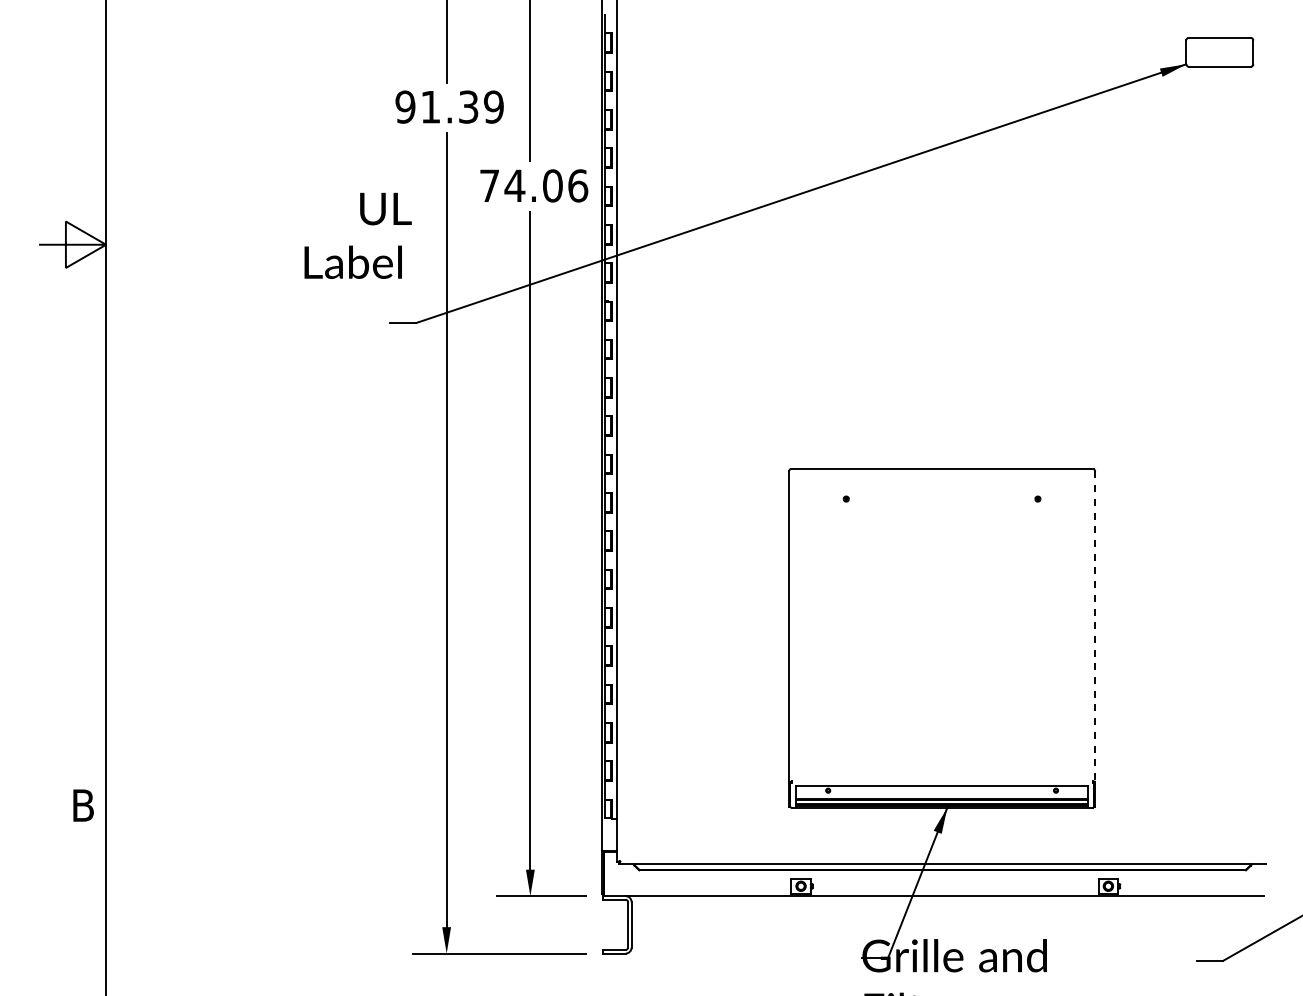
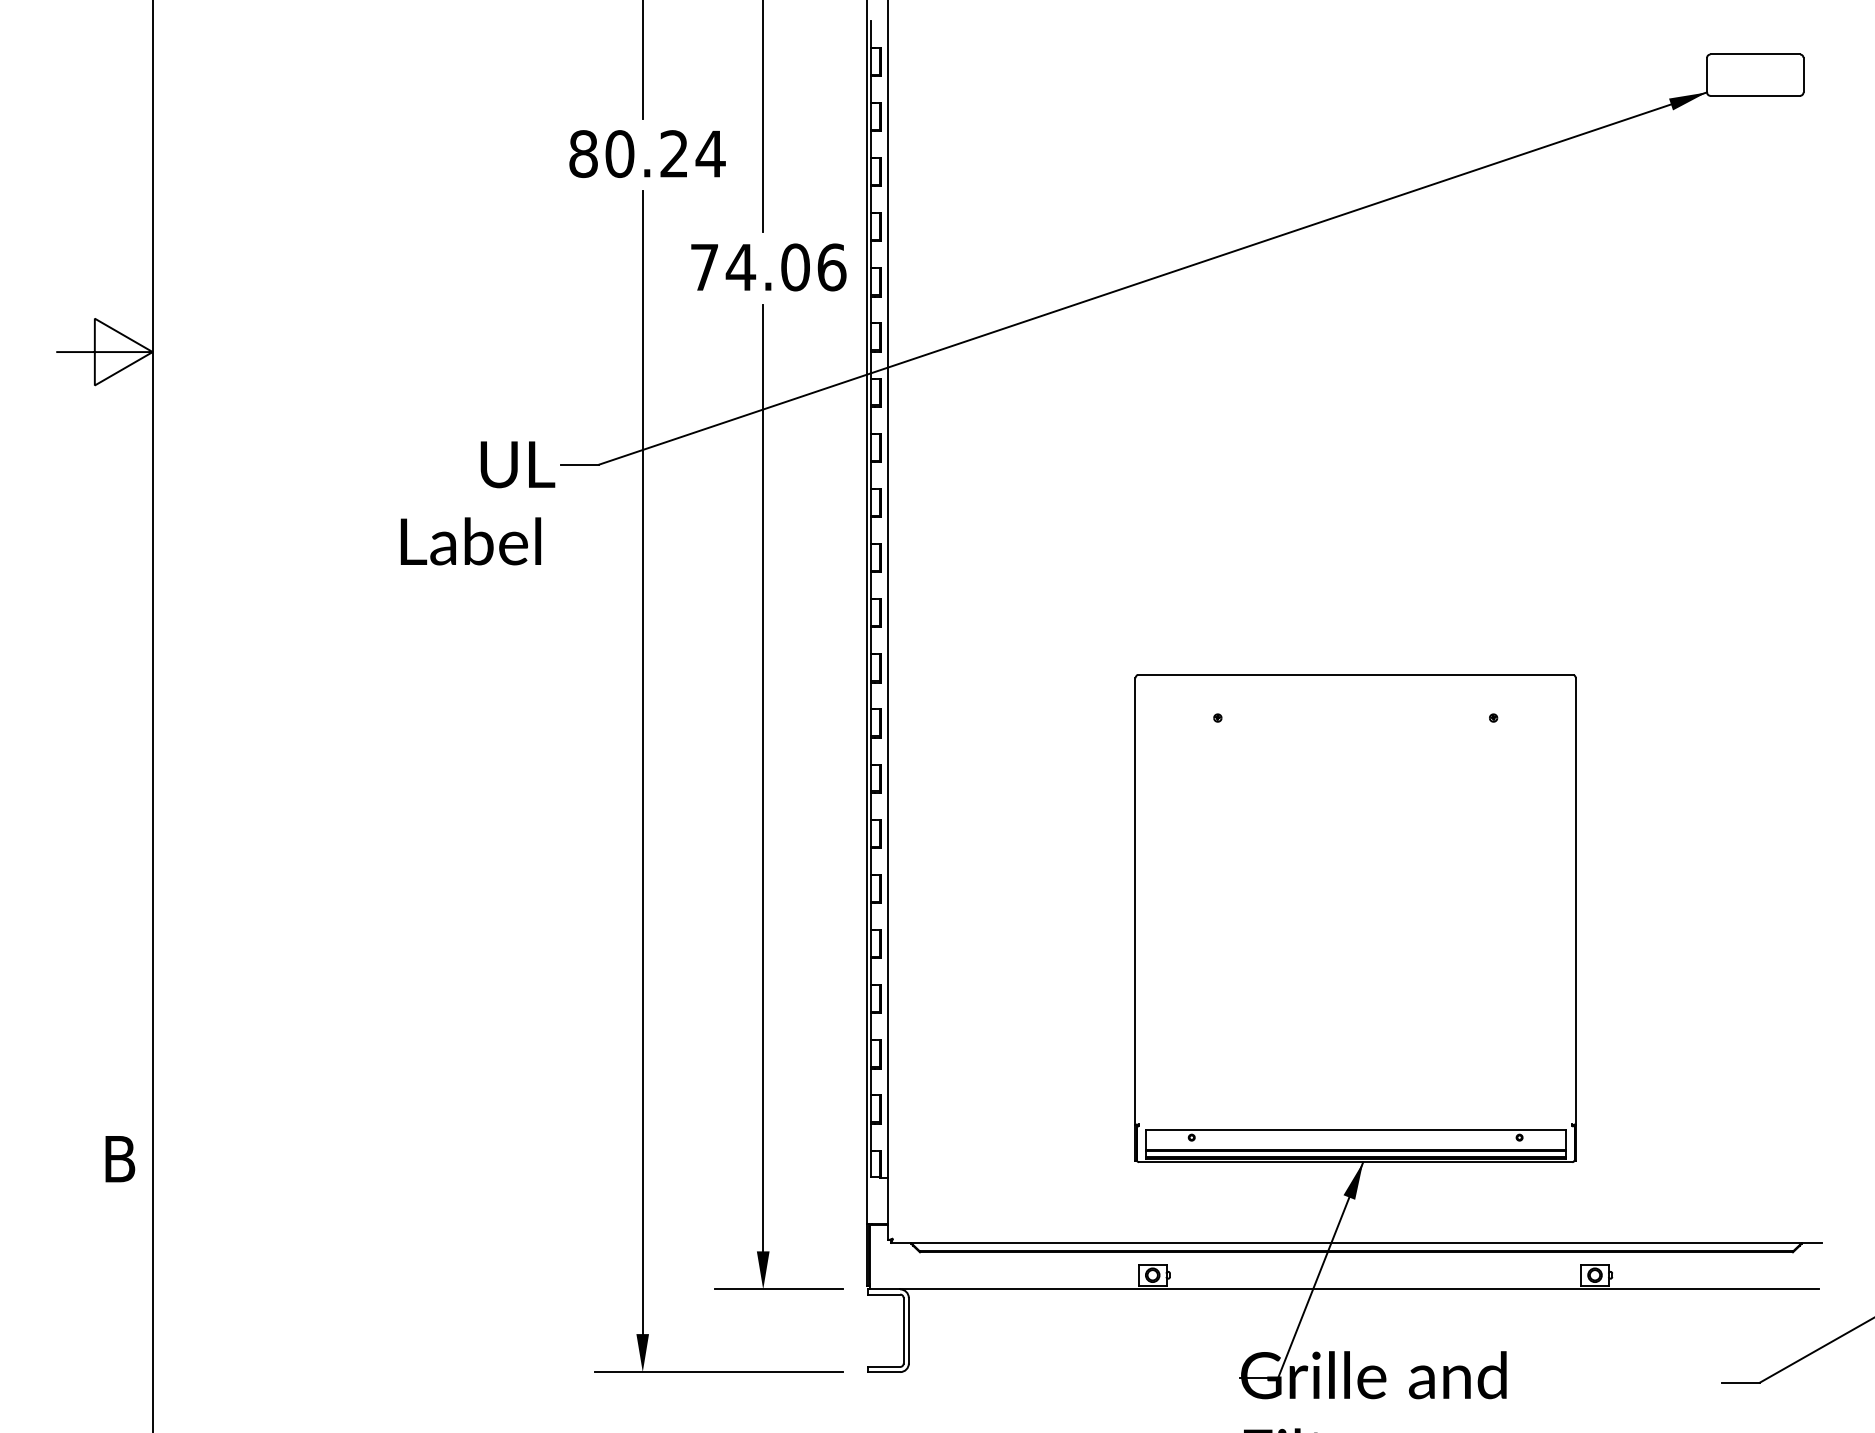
text: (449, 106) -> (646, 153), 91.39 -> 80.24
text: (357, 235) -> (477, 502), moved
line: (1095, 627) -> (1576, 902), dashed -> solid

